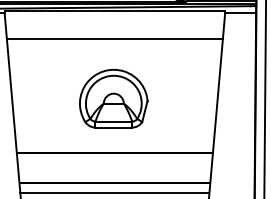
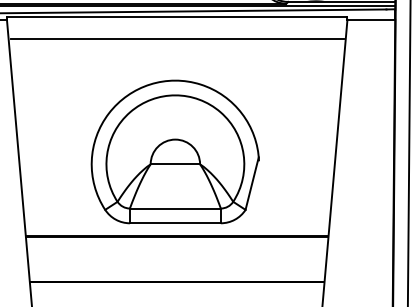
line: (114, 39) -> (176, 39), moved
part: (113, 98) -> (175, 151), size x1.6
line: (114, 192) -> (176, 297), removed

